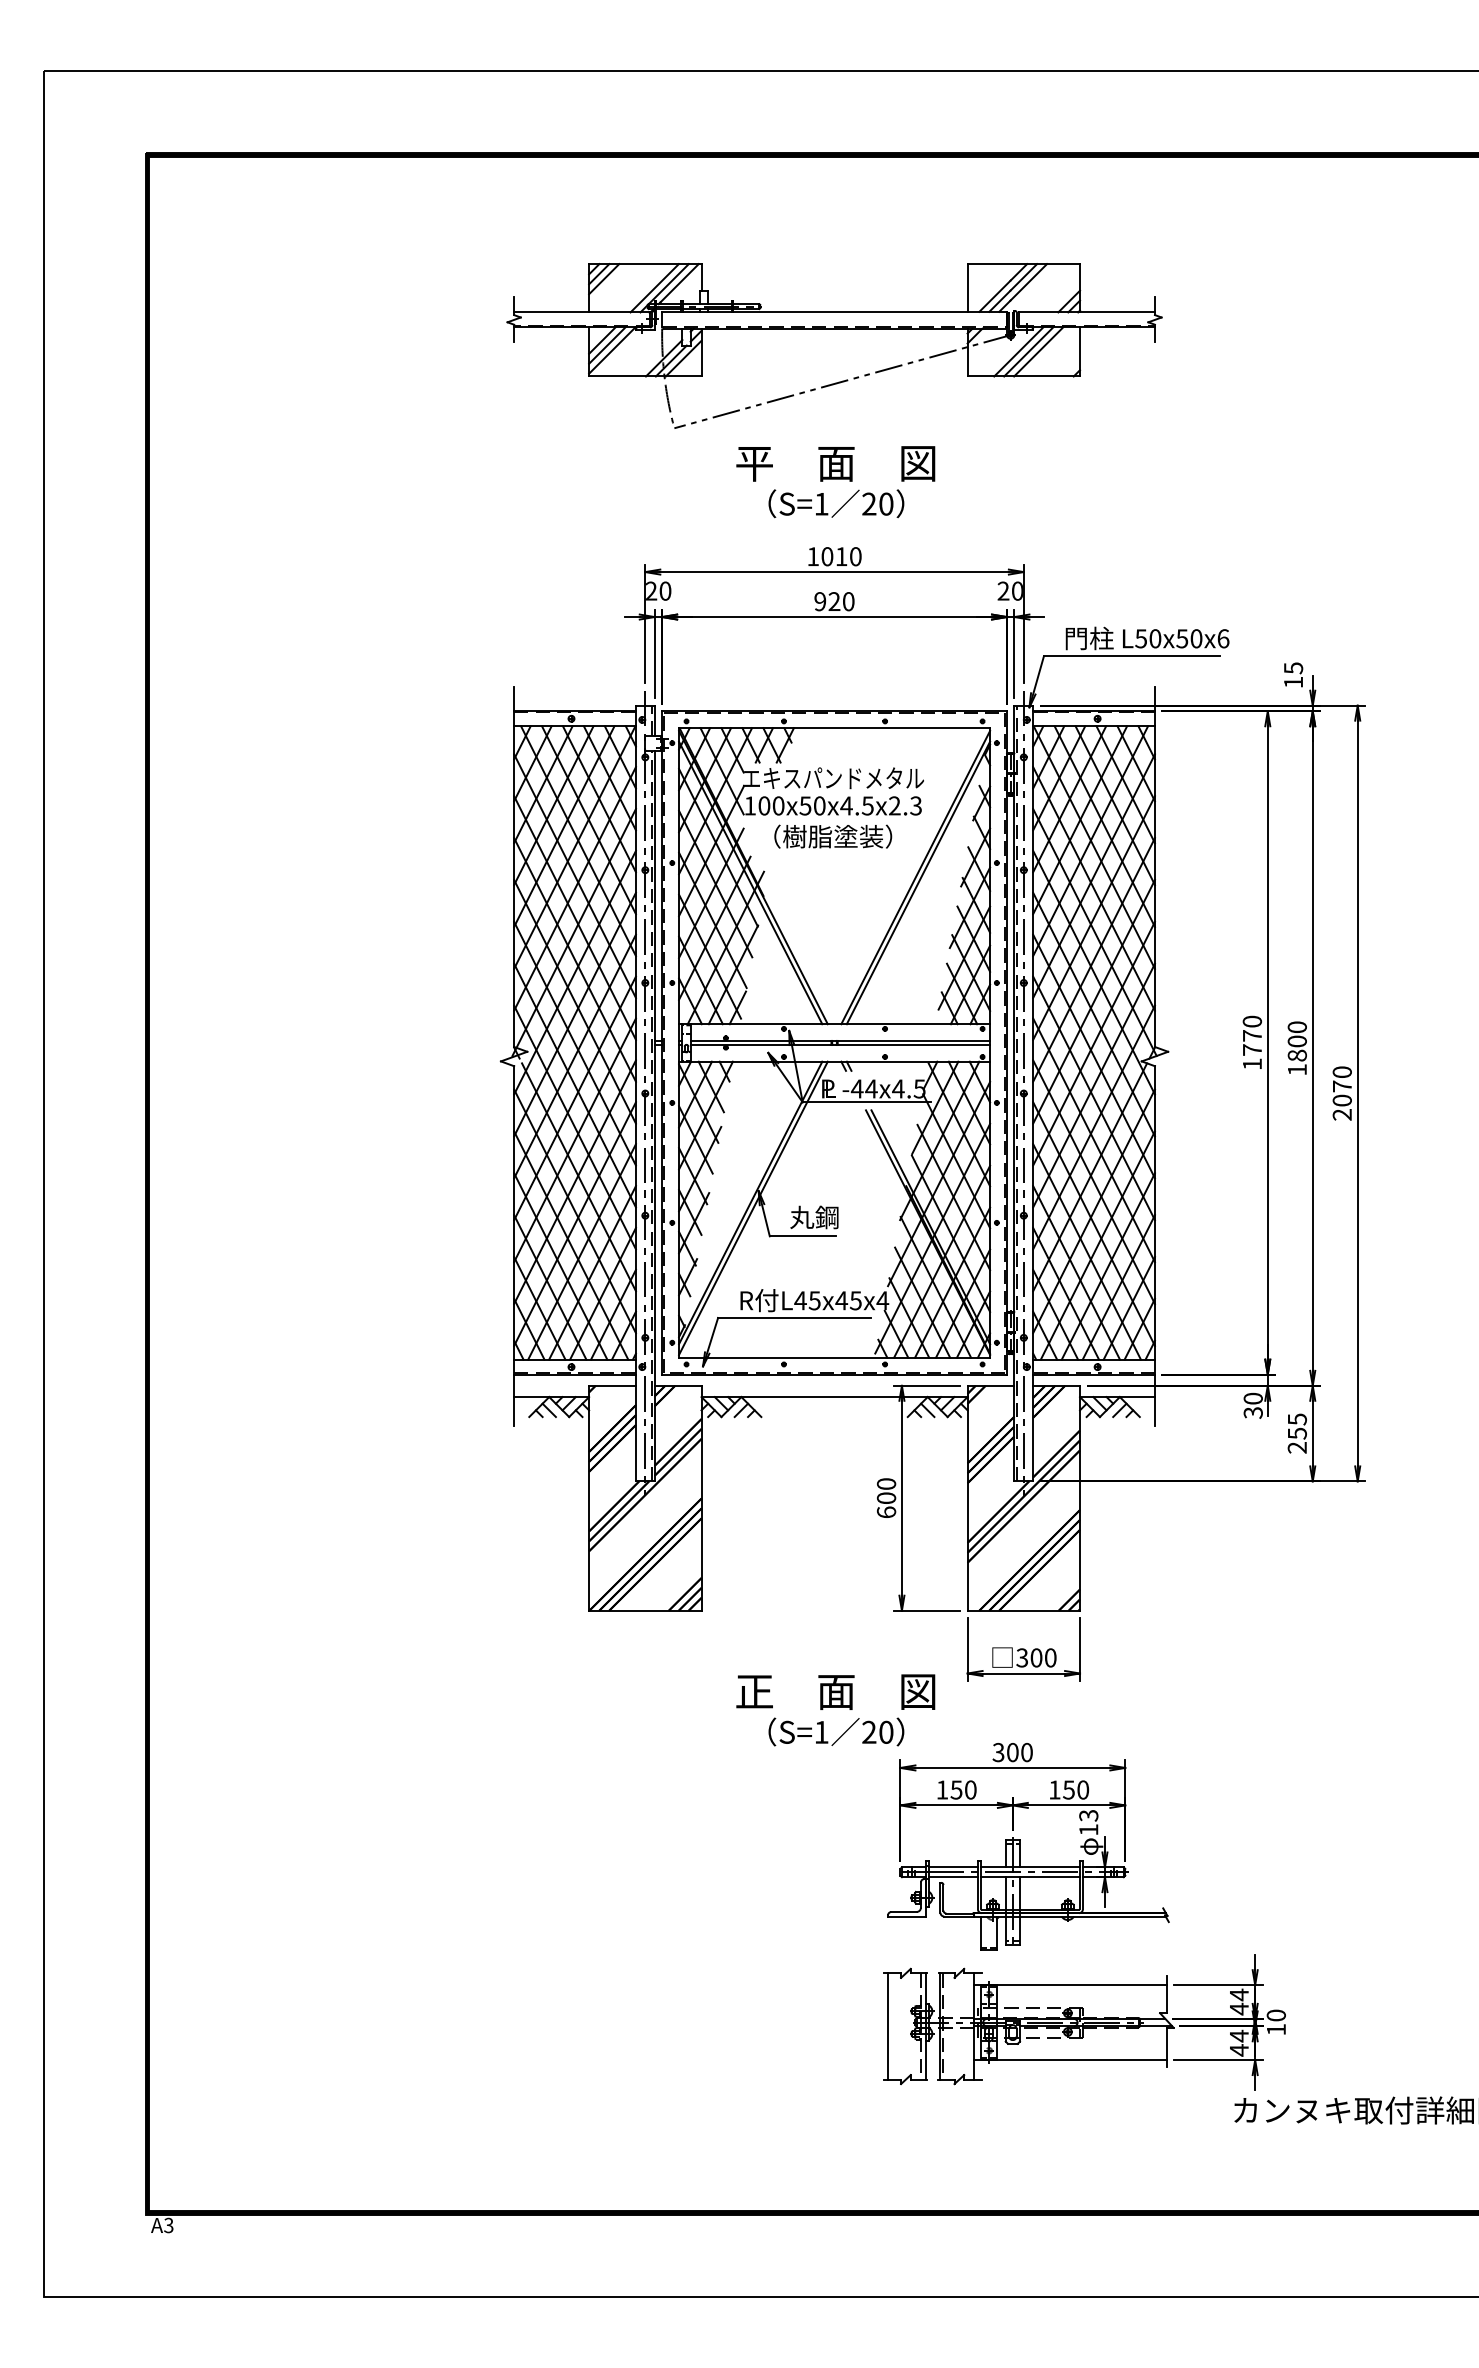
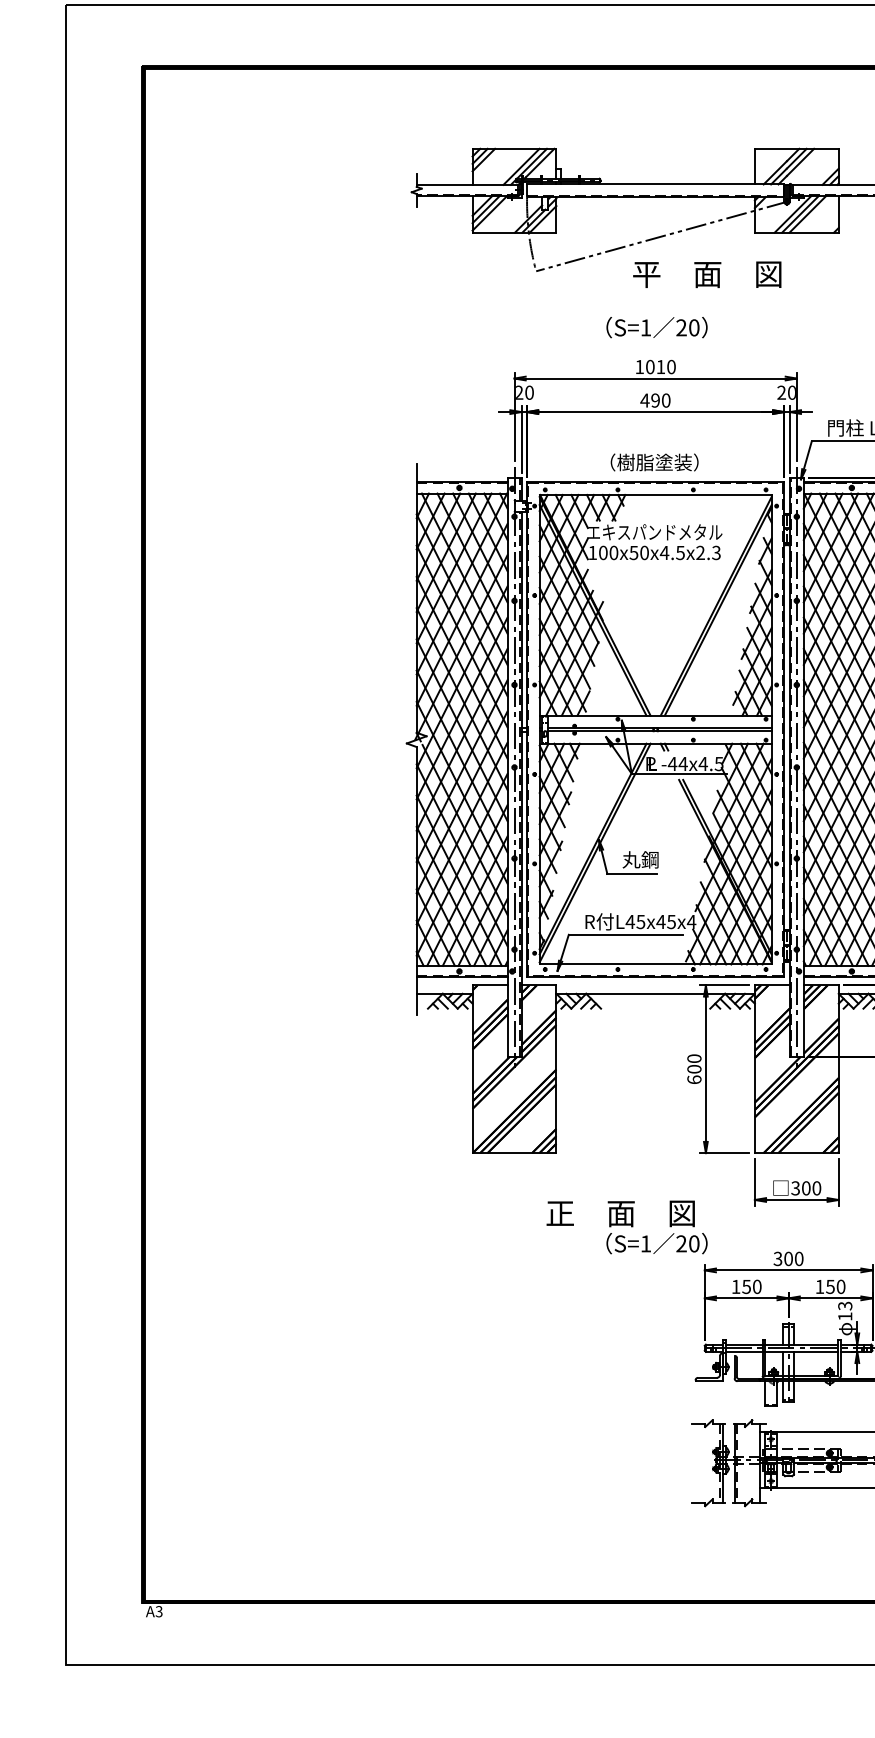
text: (835, 463) -> (707, 274), moved
text: (826, 601) -> (649, 400), 920 -> 490
text: (833, 836) -> (654, 462), moved
text: (835, 1691) -> (620, 1213), moved
line: (888, 2026) -> (695, 1463), removed

